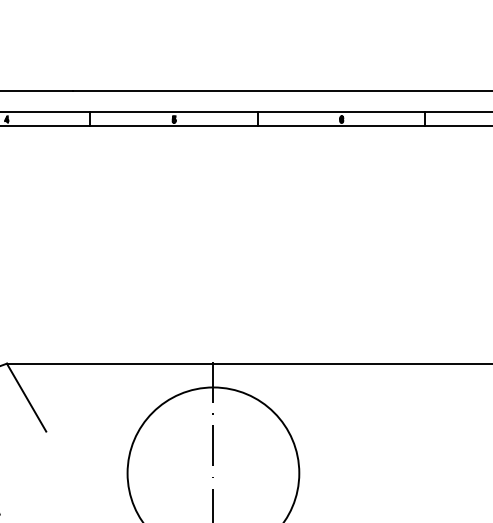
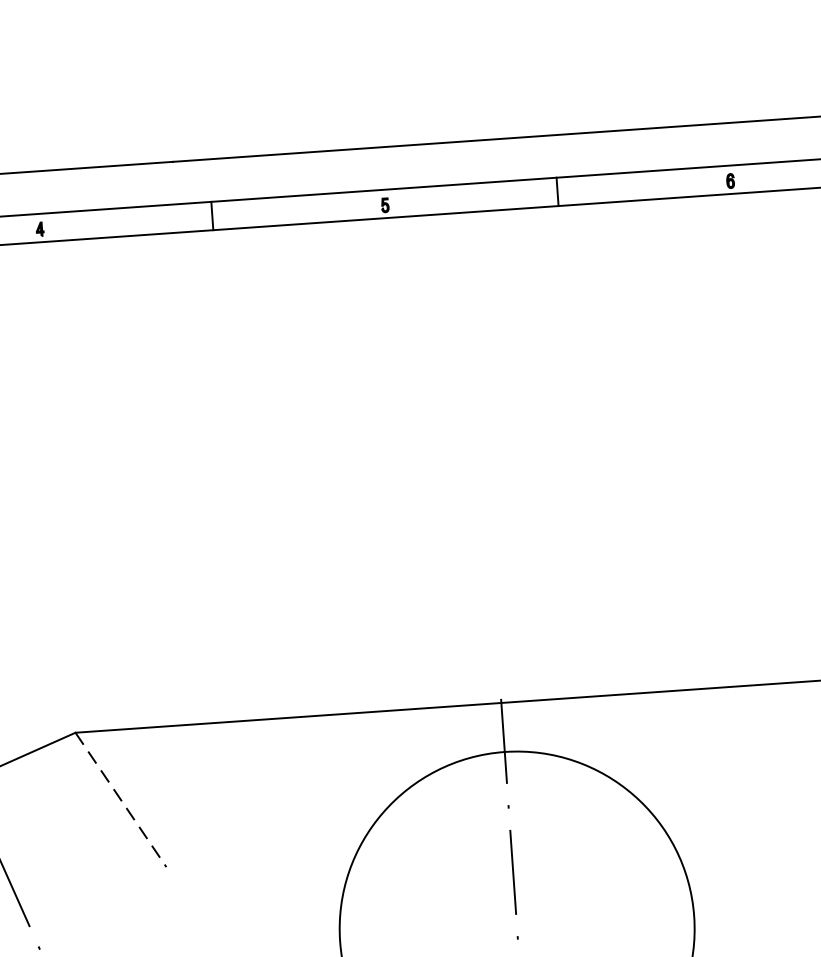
line: (26, 398) -> (120, 801), solid -> dashed

